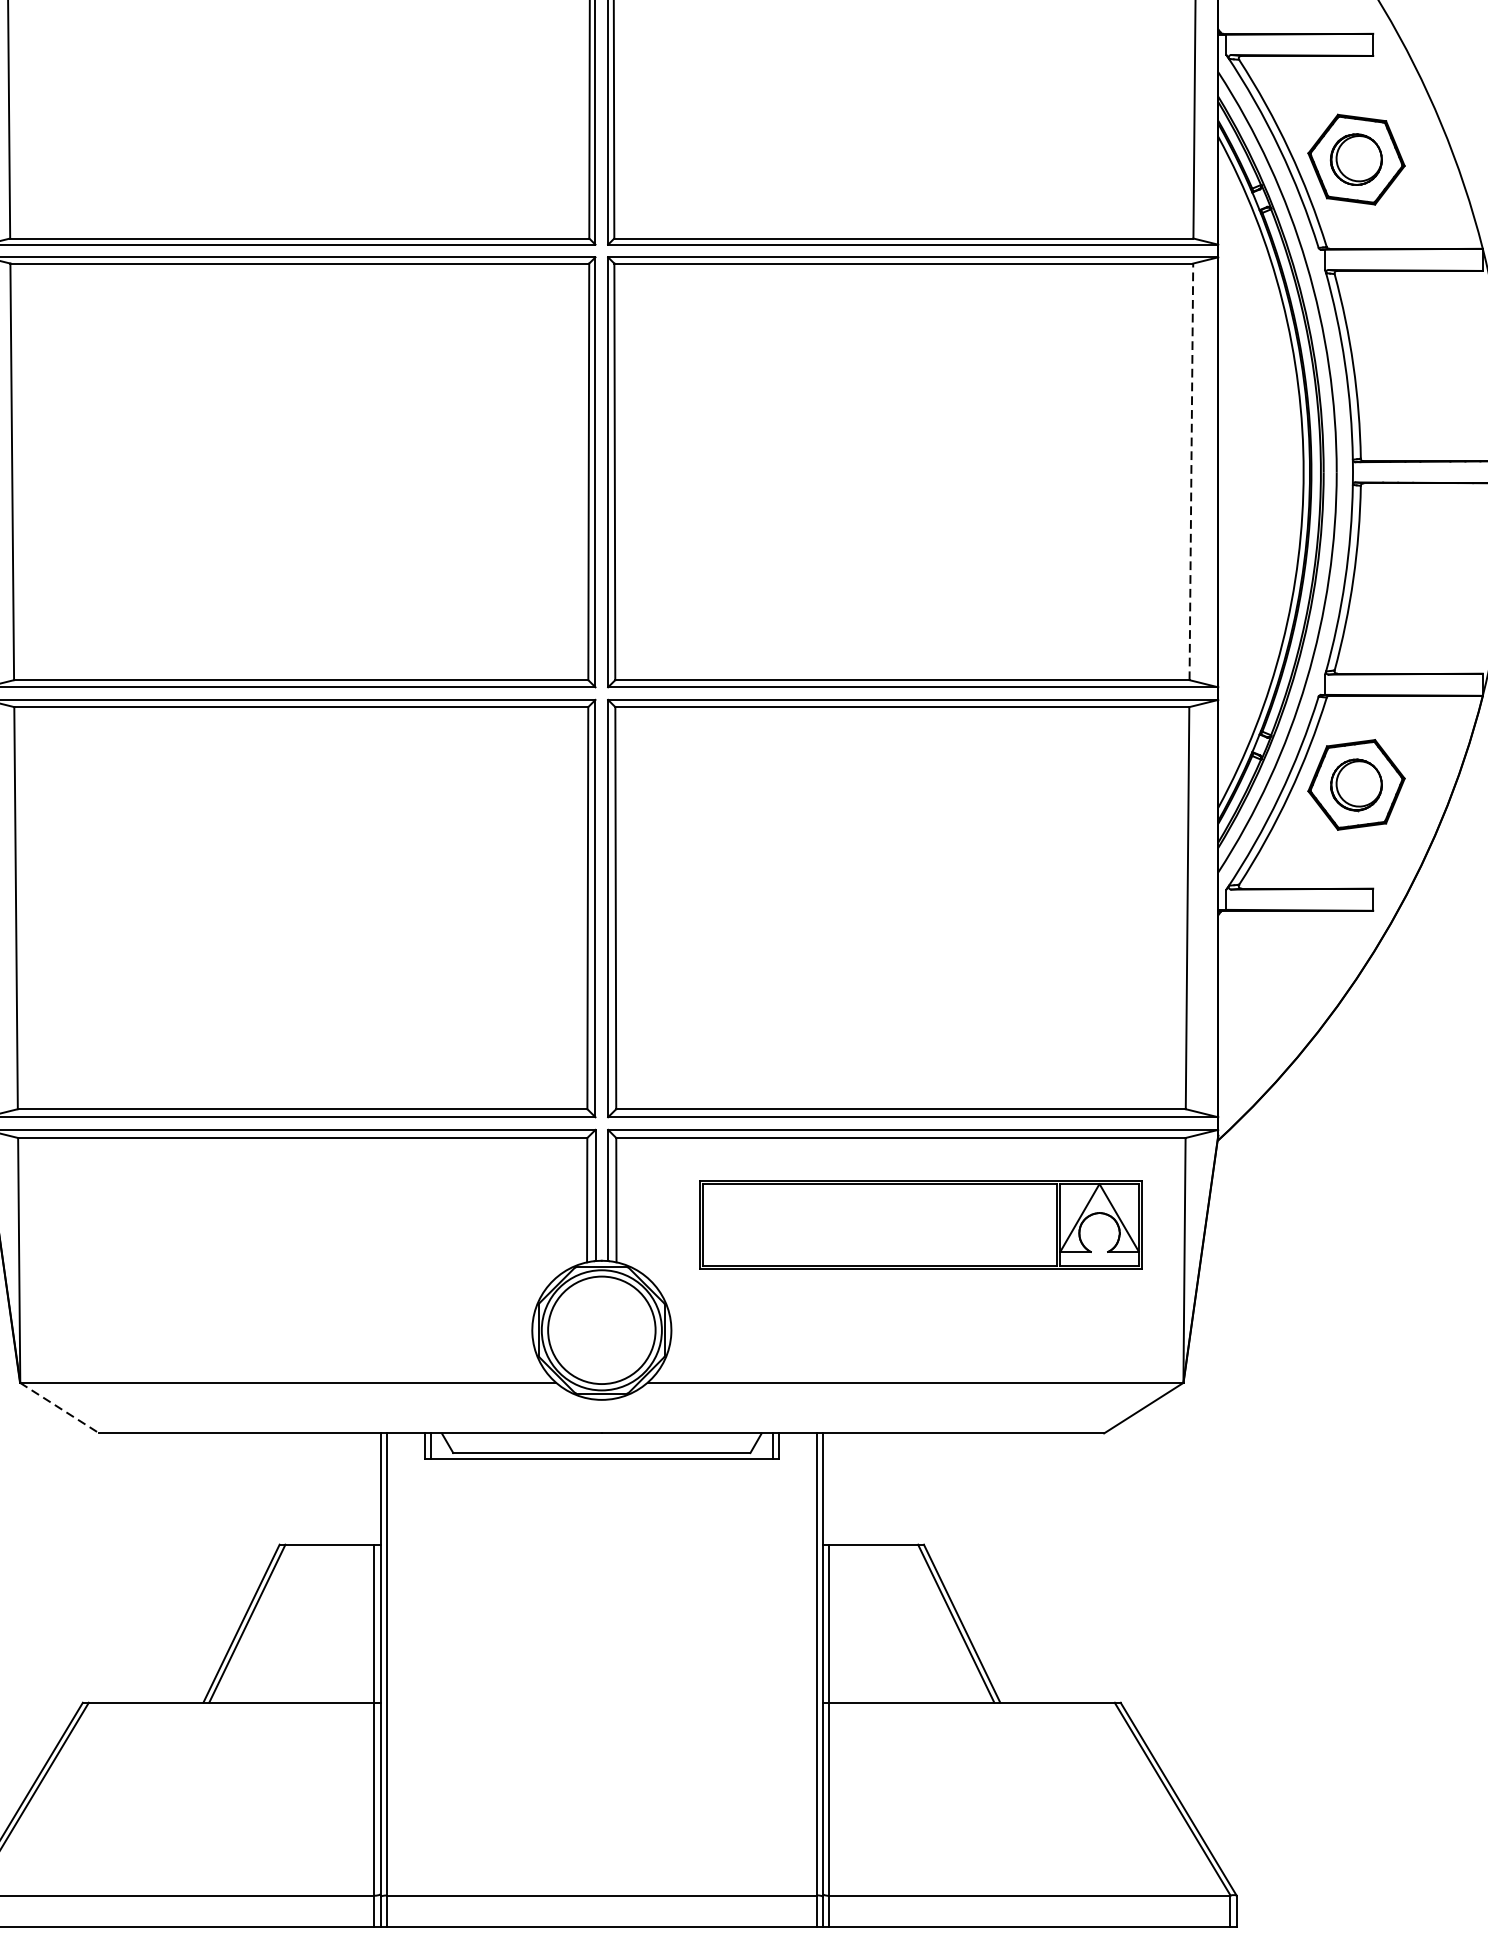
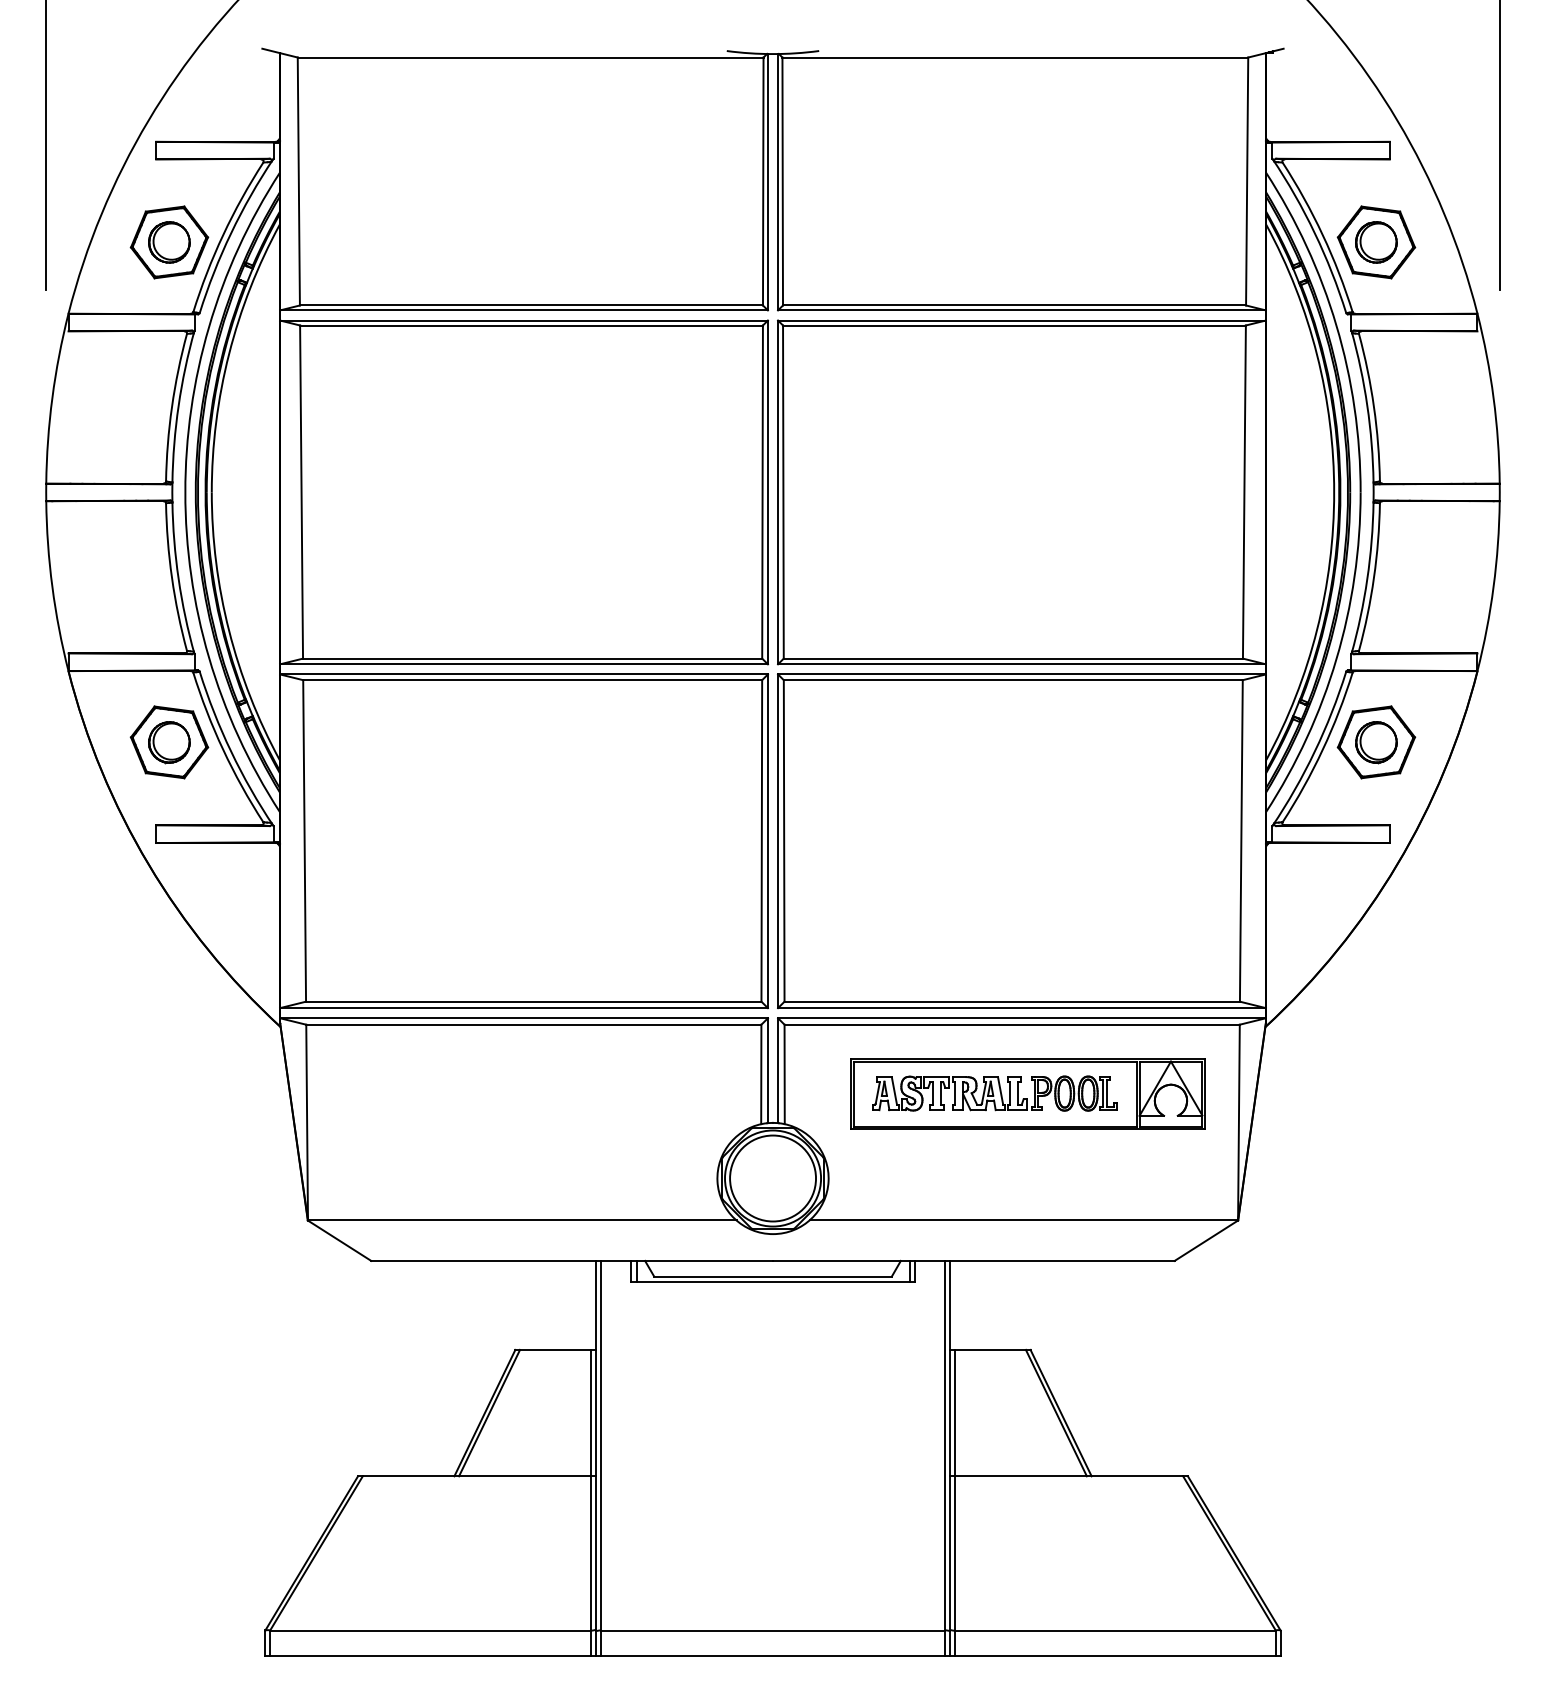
line: (1191, 472) -> (1244, 492), dashed -> solid
part: (878, 1224) -> (994, 1093), added
line: (59, 1407) -> (339, 1240), dashed -> solid

